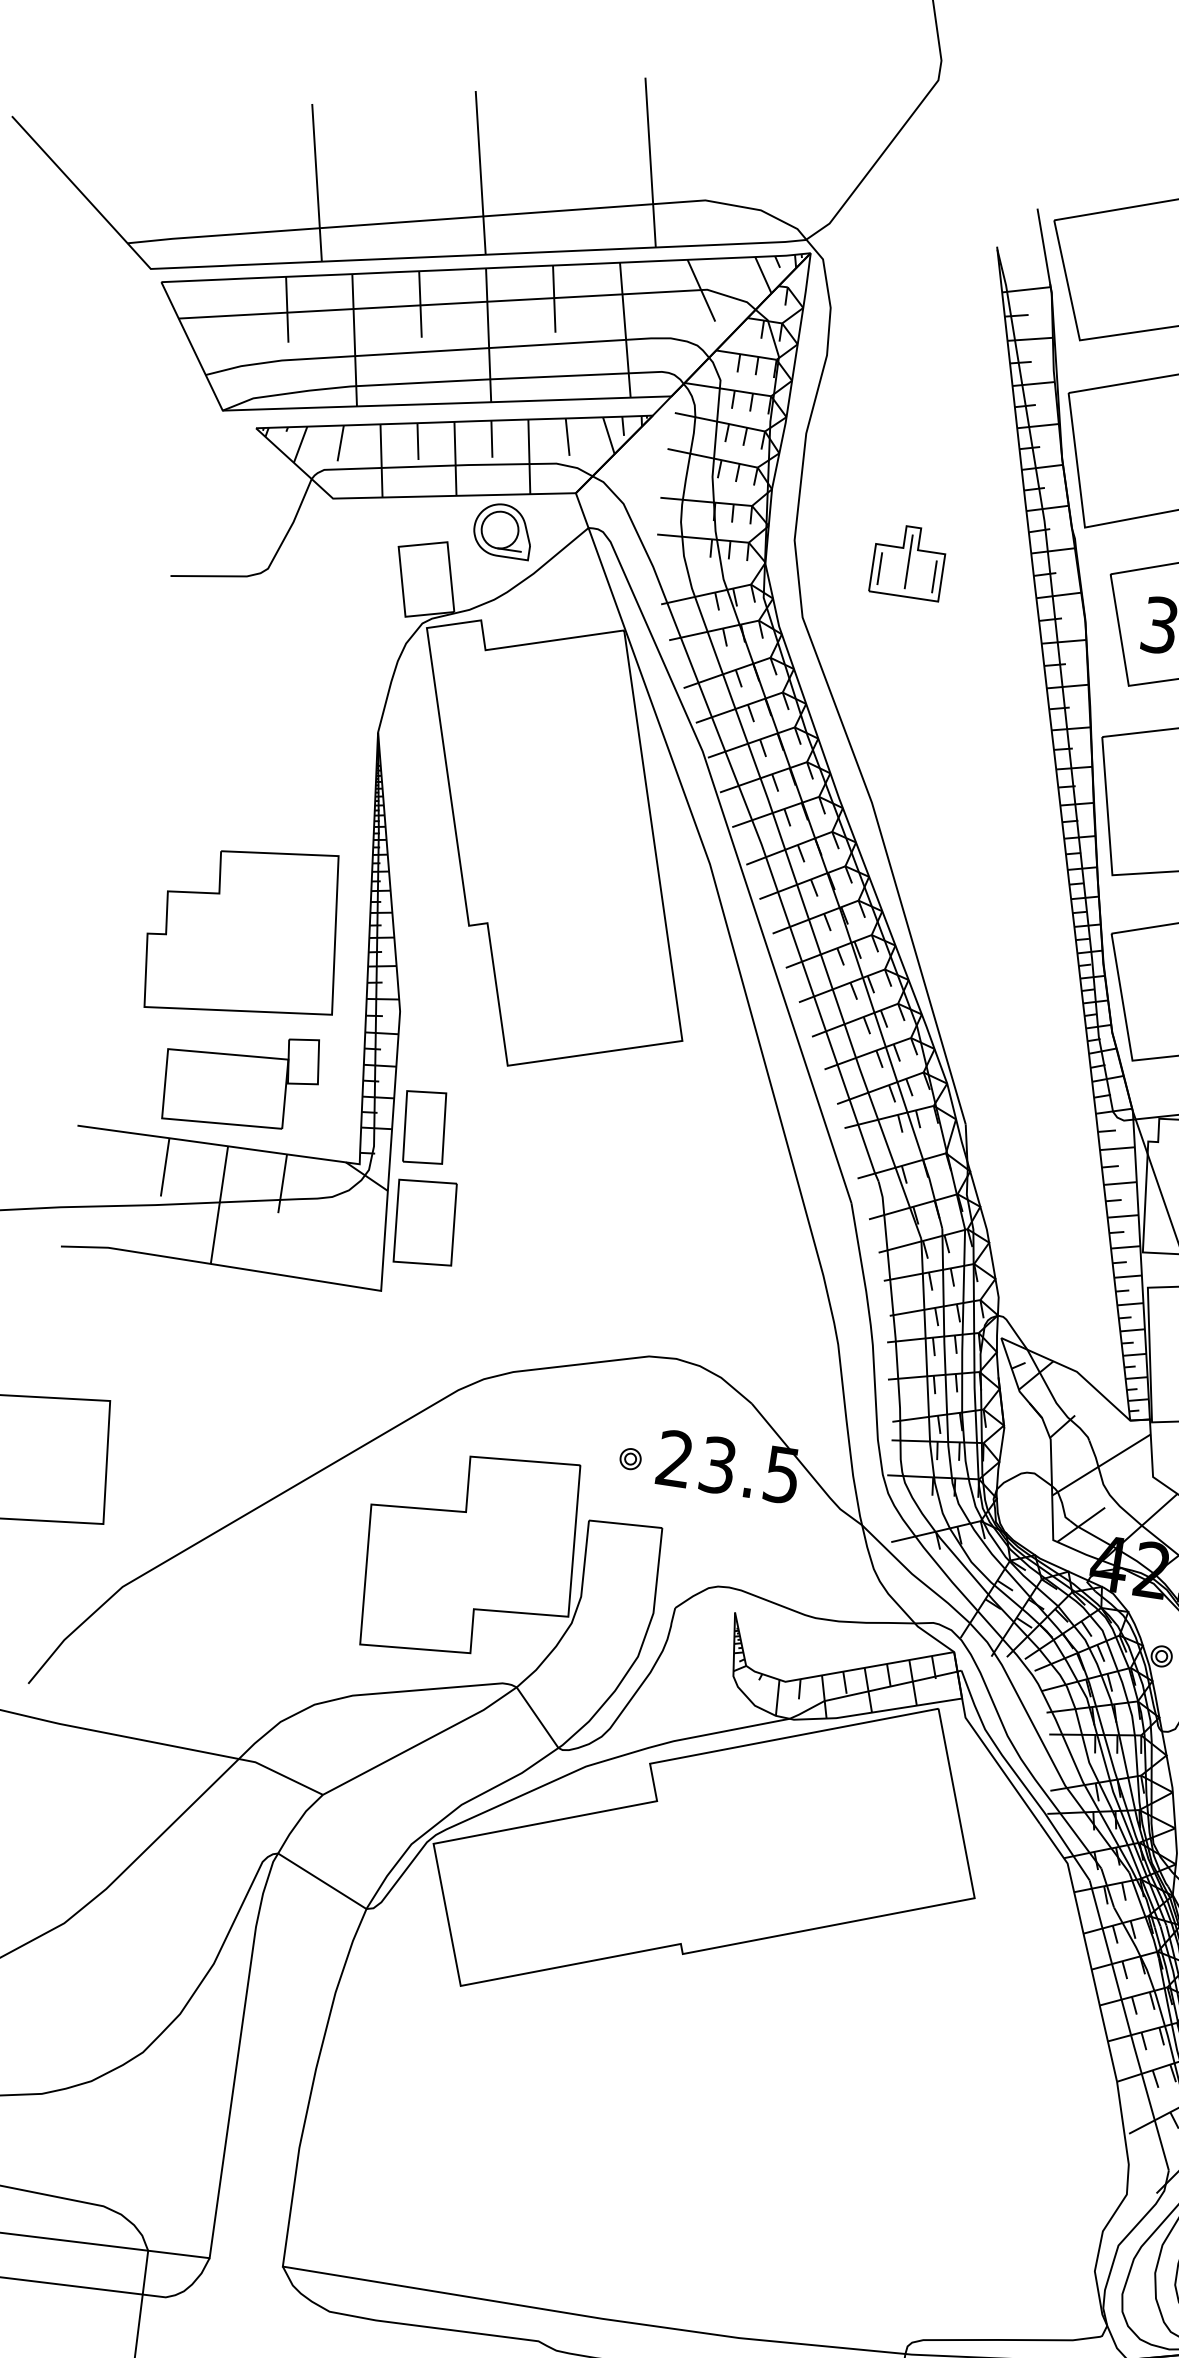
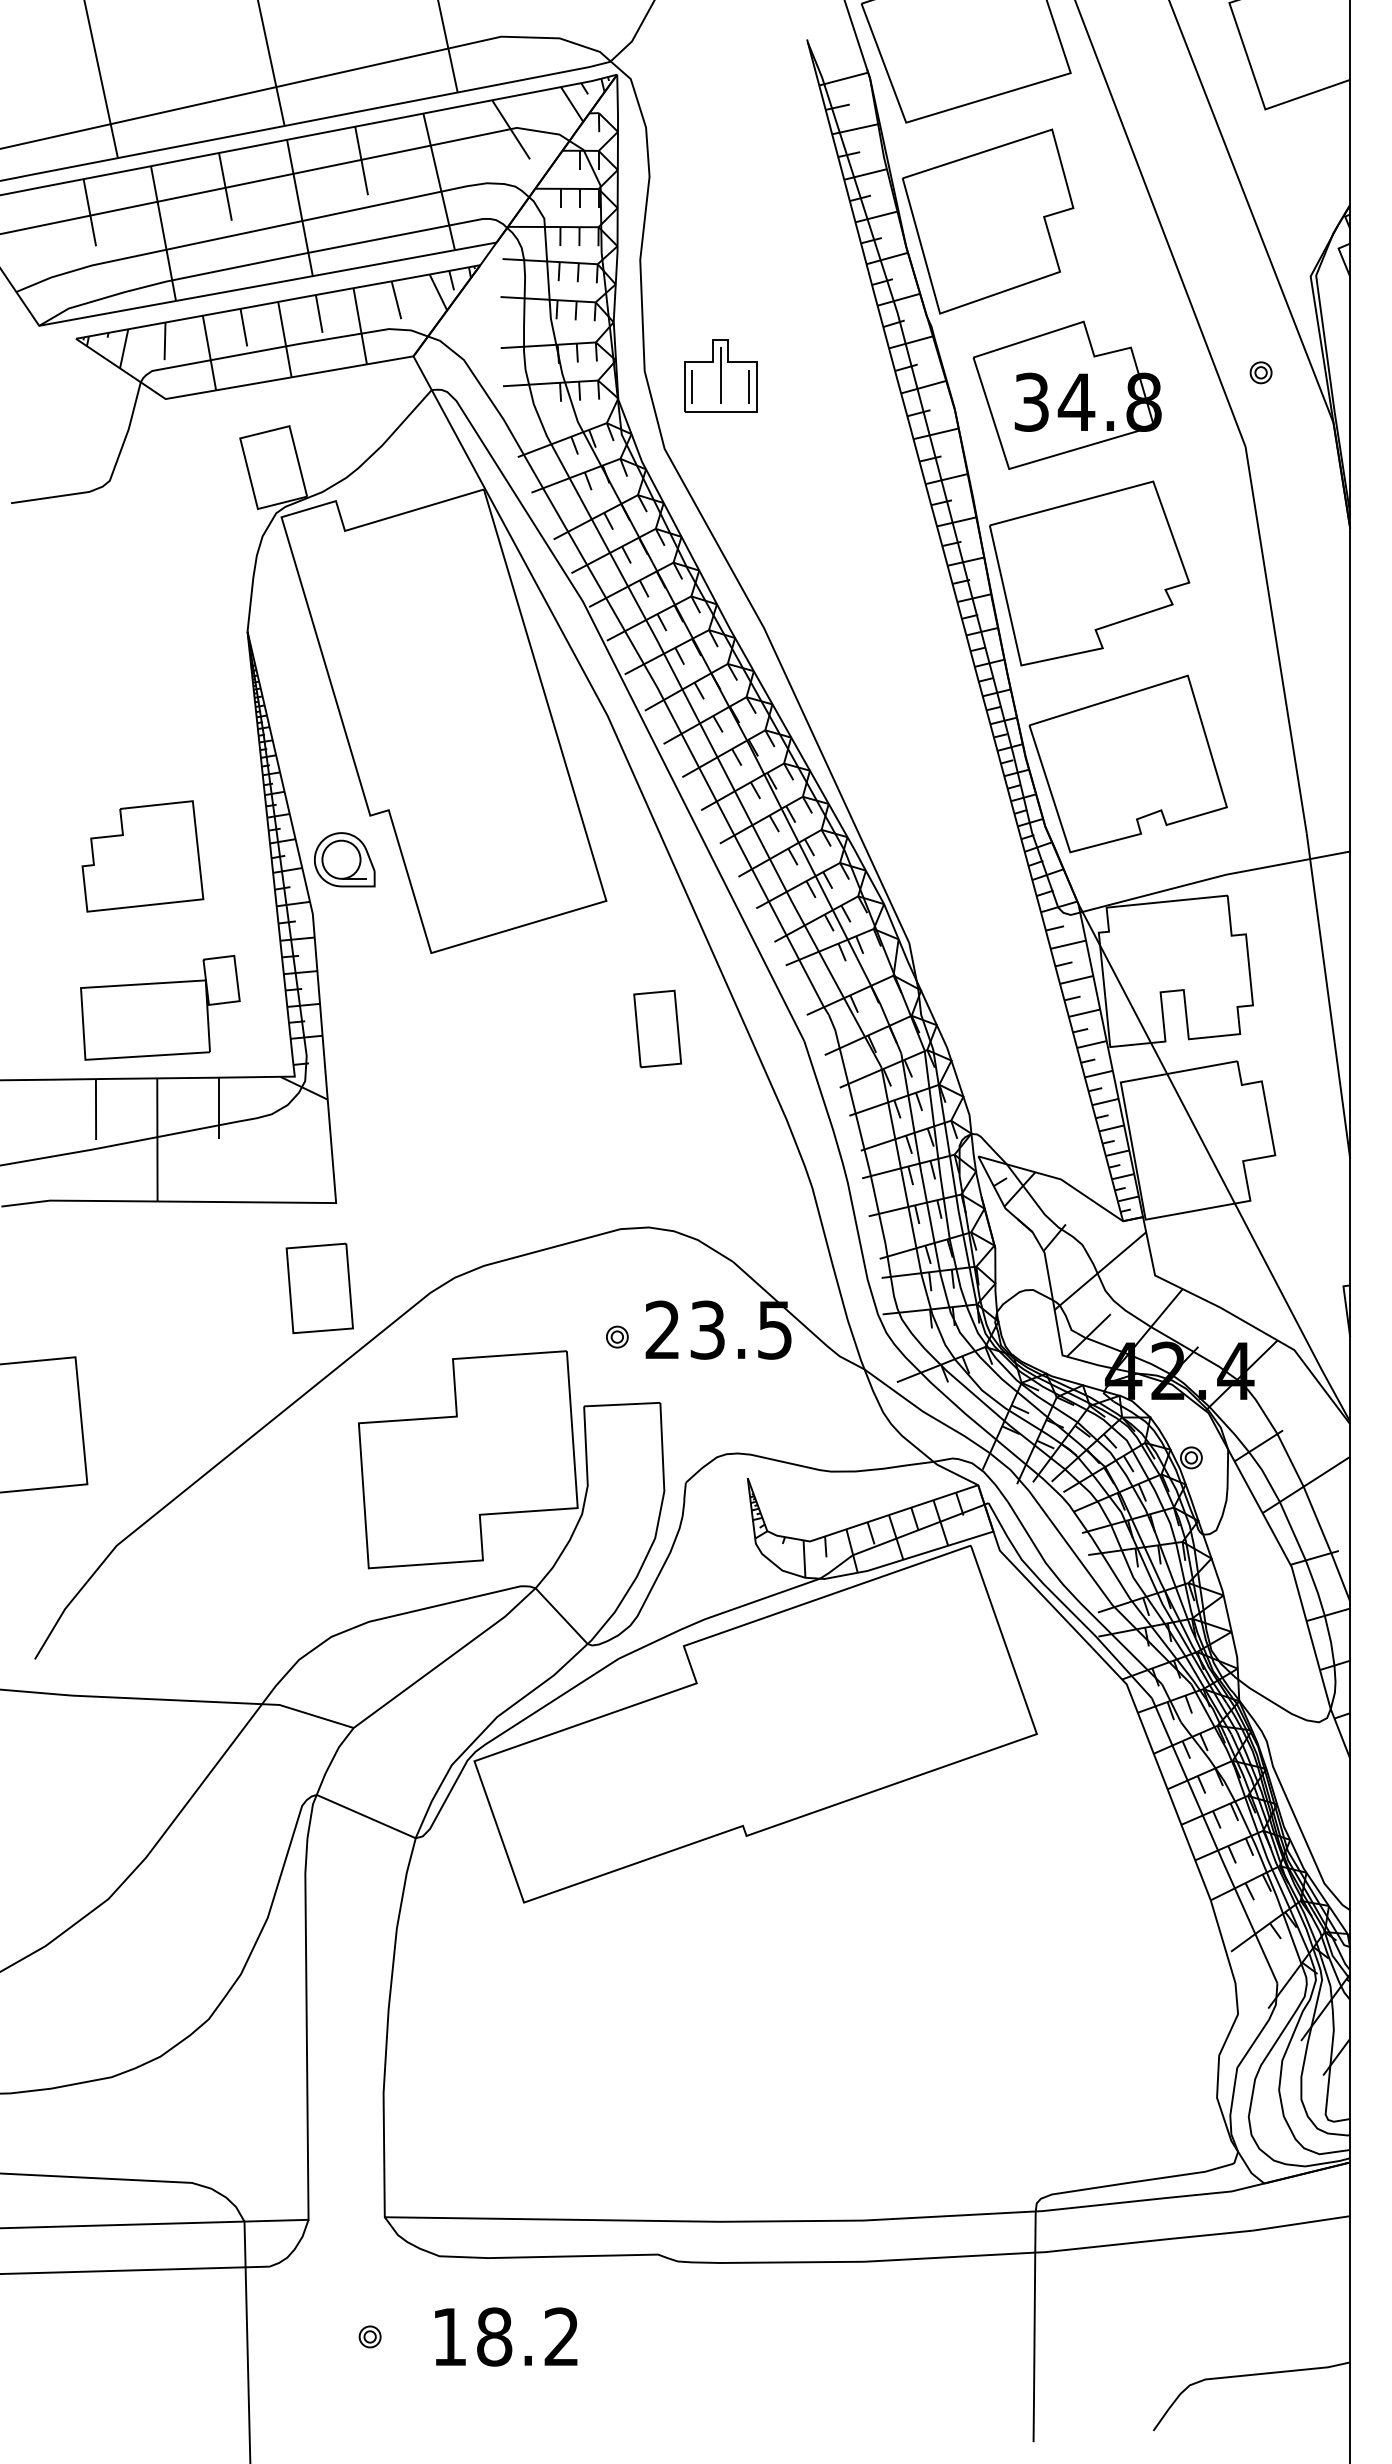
part: (502, 530) -> (344, 859), moved
part: (908, 561) -> (720, 375), moved
part: (245, 932) -> (142, 856), size x0.6
part: (424, 1126) -> (657, 1028), moved
part: (424, 1222) -> (319, 1288), moved

